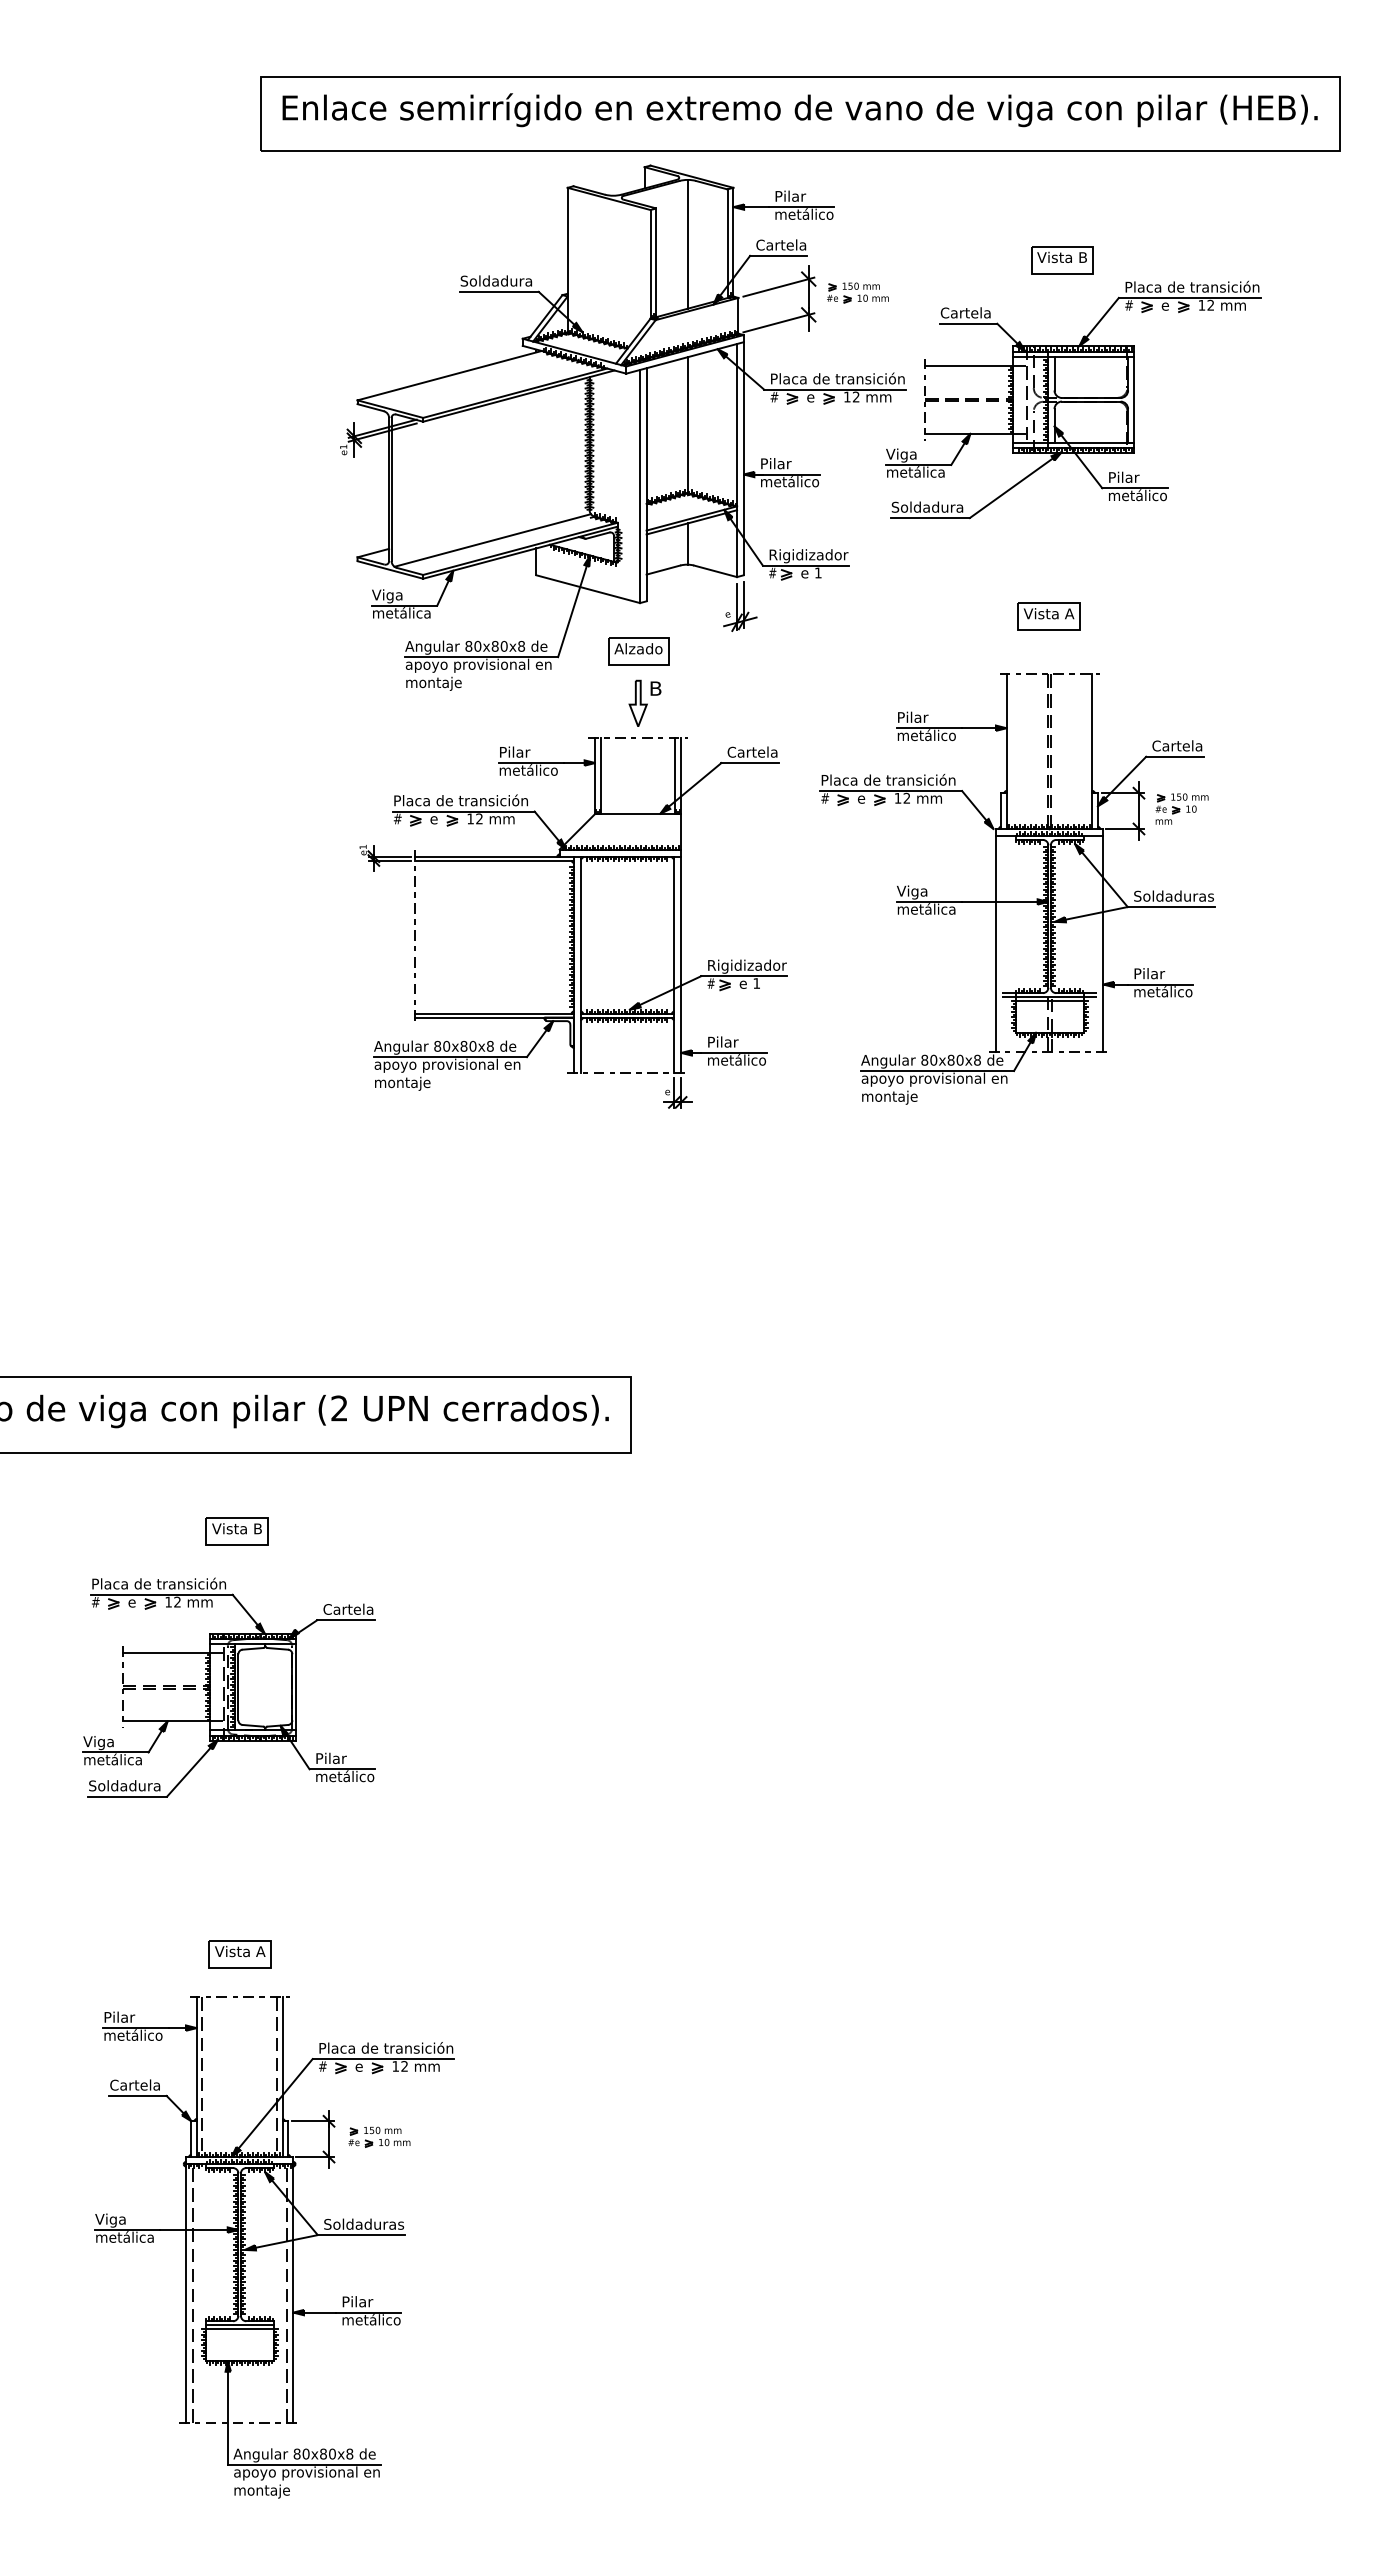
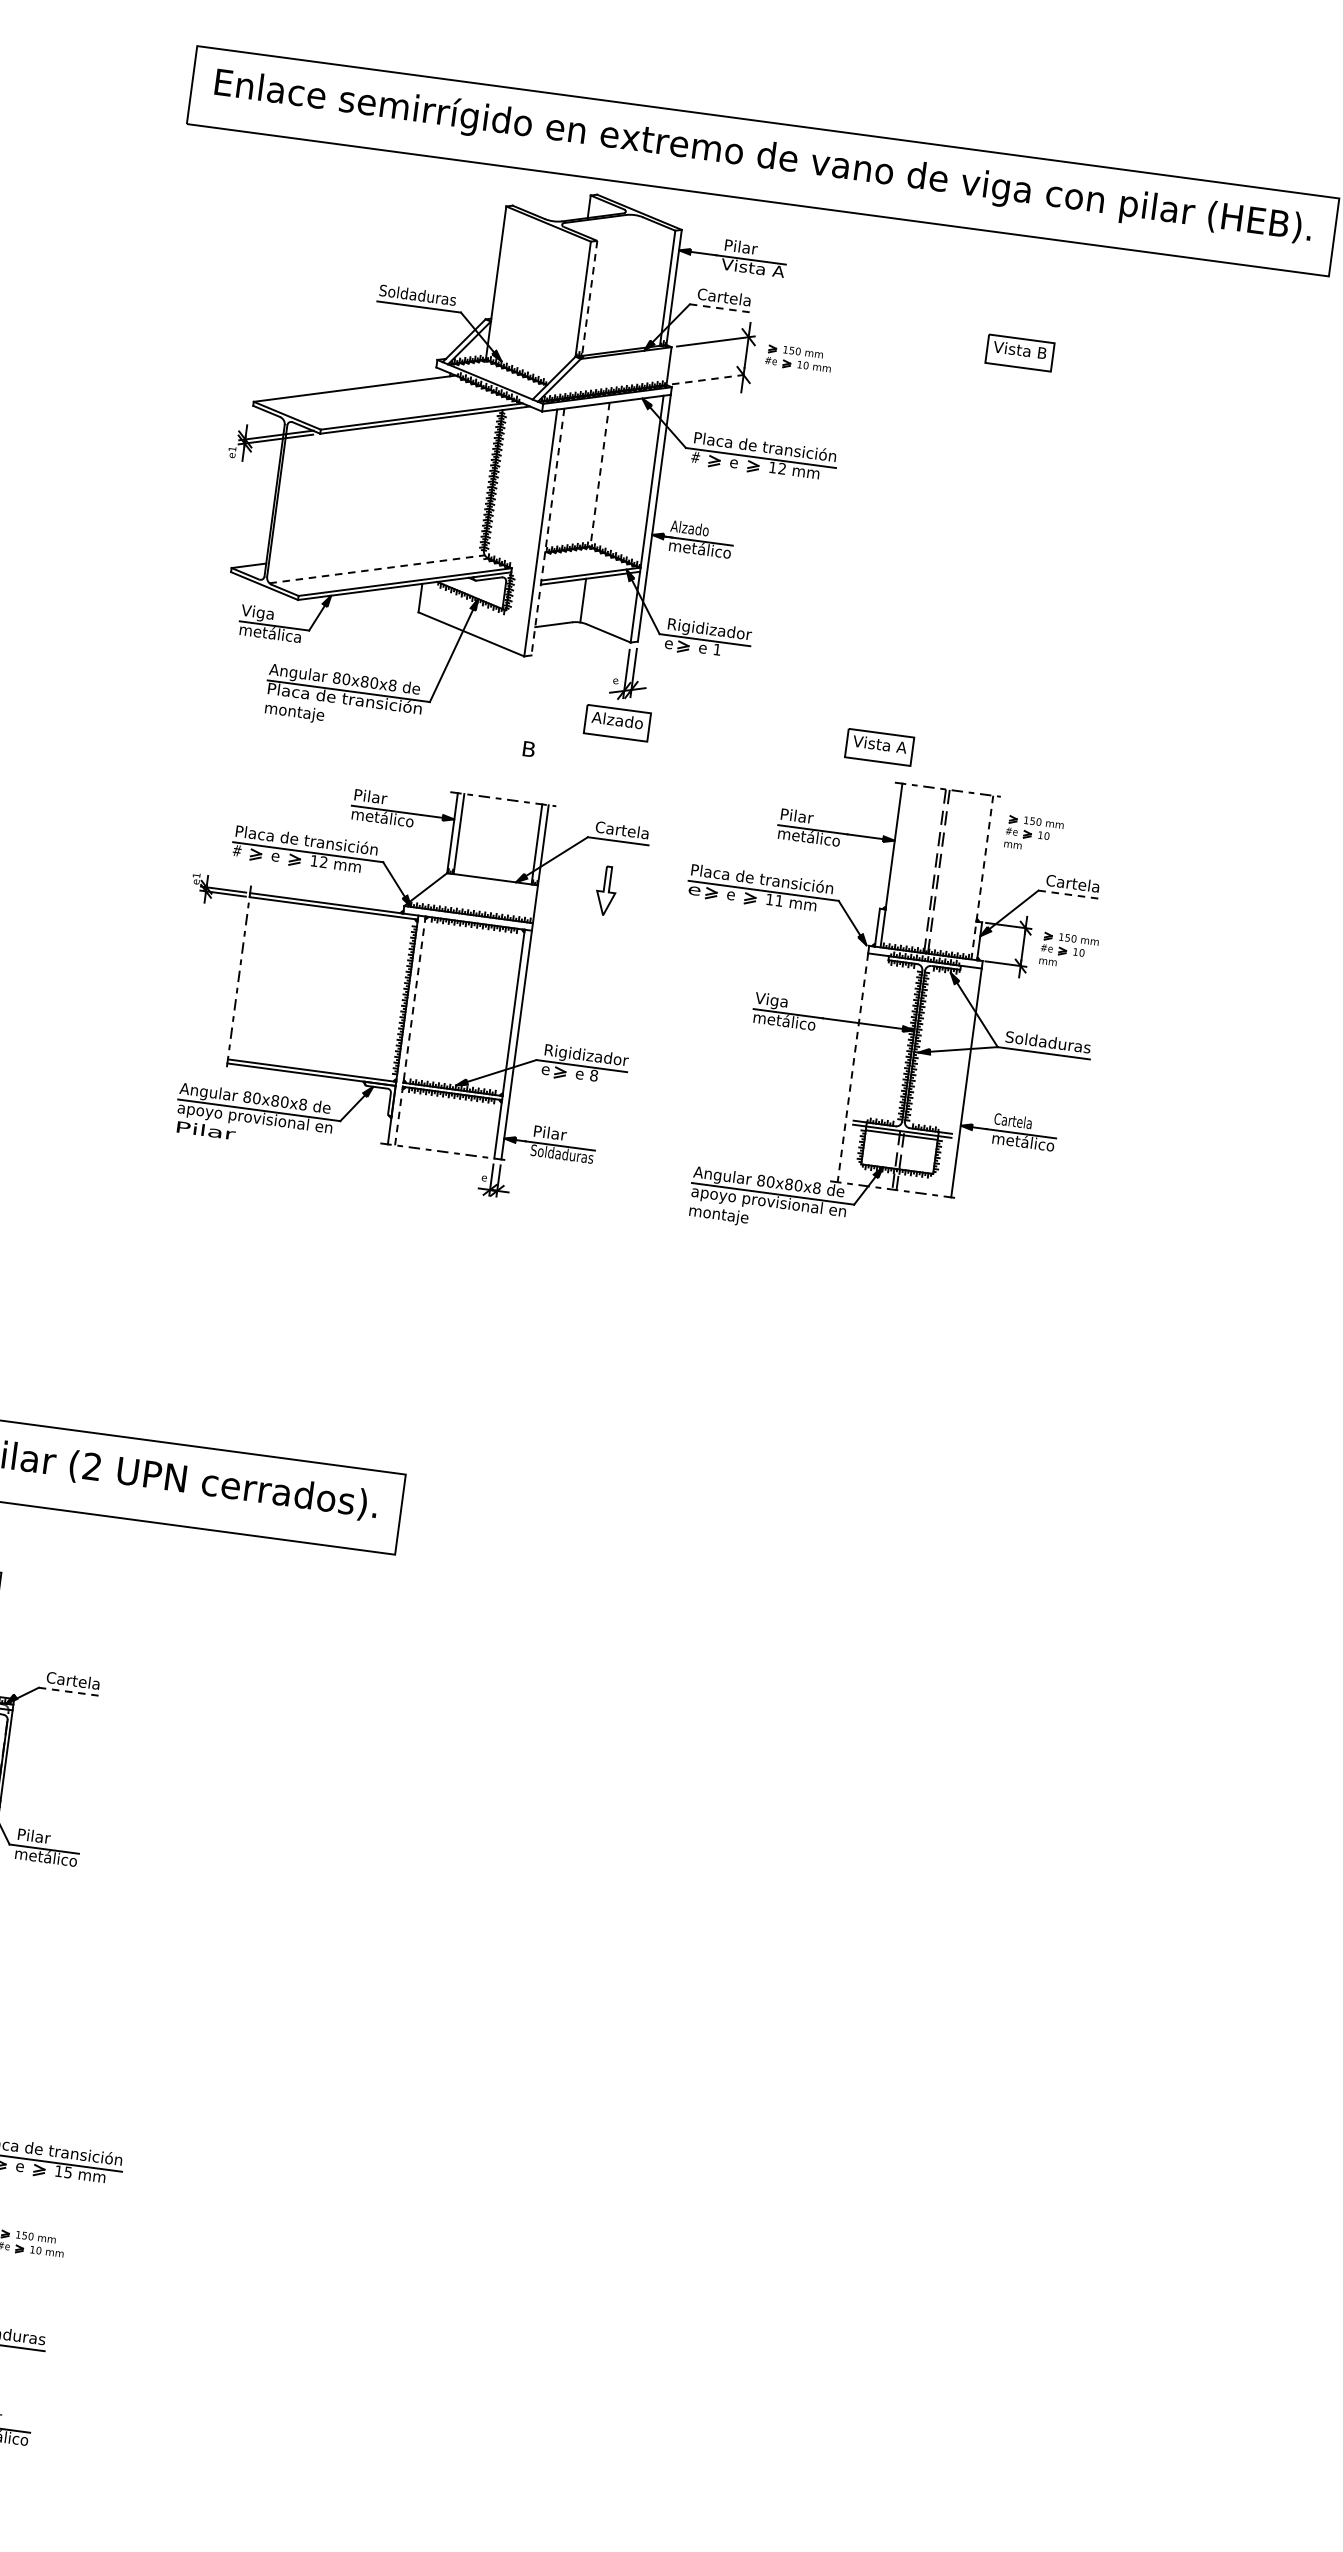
text: (803, 213) -> (752, 266), metálico -> Vista A
line: (687, 243) -> (625, 282), removed
line: (778, 255) -> (719, 307), solid -> dashed
line: (656, 263) -> (589, 299), solid -> dashed
text: (496, 280) -> (417, 294), Soldadura -> Soldaduras
line: (778, 322) -> (710, 378), solid -> dashed
part: (1073, 399) -> (1011, 502), removed
line: (687, 425) -> (599, 475), solid -> dashed
text: (777, 463) -> (689, 528), Pilar -> Alzado
line: (646, 484) -> (547, 531), solid -> dashed
line: (492, 540) -> (376, 569), solid -> dashed
text: (772, 572) -> (668, 642), # -> e
part: (1048, 616) -> (879, 747), moved
part: (638, 651) -> (617, 723), moved
text: (478, 665) -> (344, 699), apoyo provisional en -> Placa de transición
part: (637, 702) -> (605, 889), moved
part: (1134, 704) -> (1033, 833), added
line: (1092, 752) -> (982, 878), solid -> dashed
line: (1174, 756) -> (1068, 894), solid -> dashed
text: (906, 797) -> (778, 899), 12 -> 11
text: (826, 798) -> (694, 889), # -> e
text: (952, 910) -> (811, 1026), metálica -> metálico
line: (995, 944) -> (852, 1068), solid -> dashed
line: (580, 964) -> (410, 1030), solid -> dashed
text: (1150, 973) -> (1012, 1120), Pilar -> Cartela
text: (710, 983) -> (545, 1069), # -> e
text: (756, 983) -> (593, 1075), 1 -> 8
text: (736, 1059) -> (561, 1153), metálico -> Soldaduras
text: (403, 1083) -> (205, 1131), montaje -> Pilar
line: (345, 1620) -> (68, 1692), solid -> dashed
text: (404, 2066) -> (68, 2172), 12 -> 15

